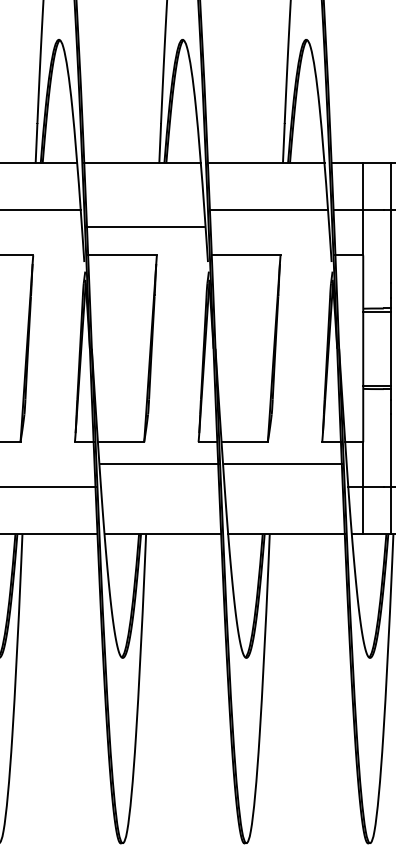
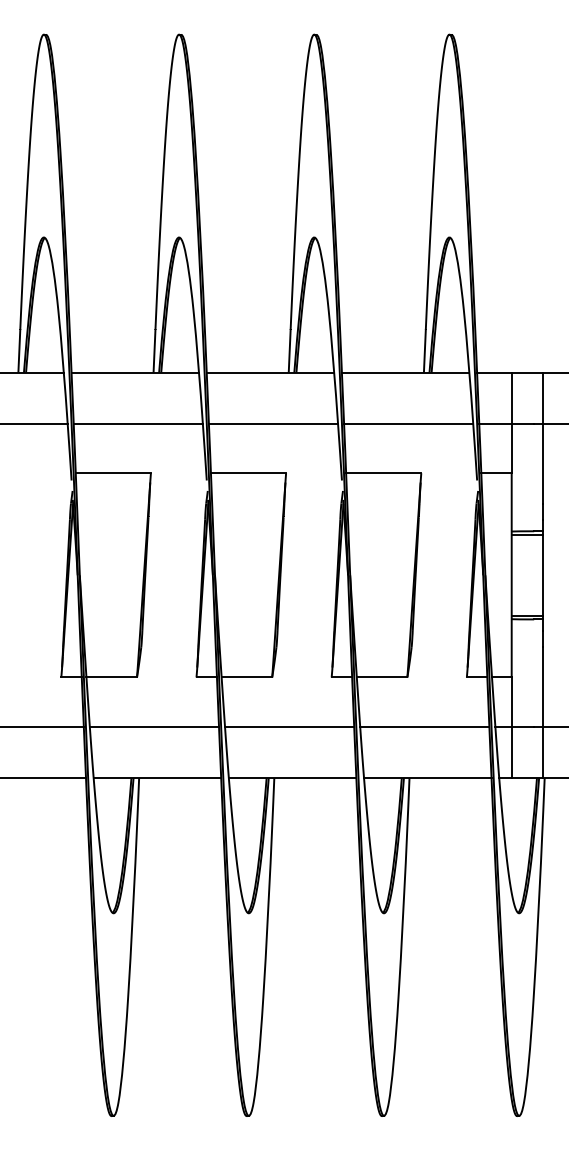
line: (145, 226) -> (273, 423), moved
line: (159, 464) -> (289, 726), moved
line: (283, 464) -> (424, 726), moved

